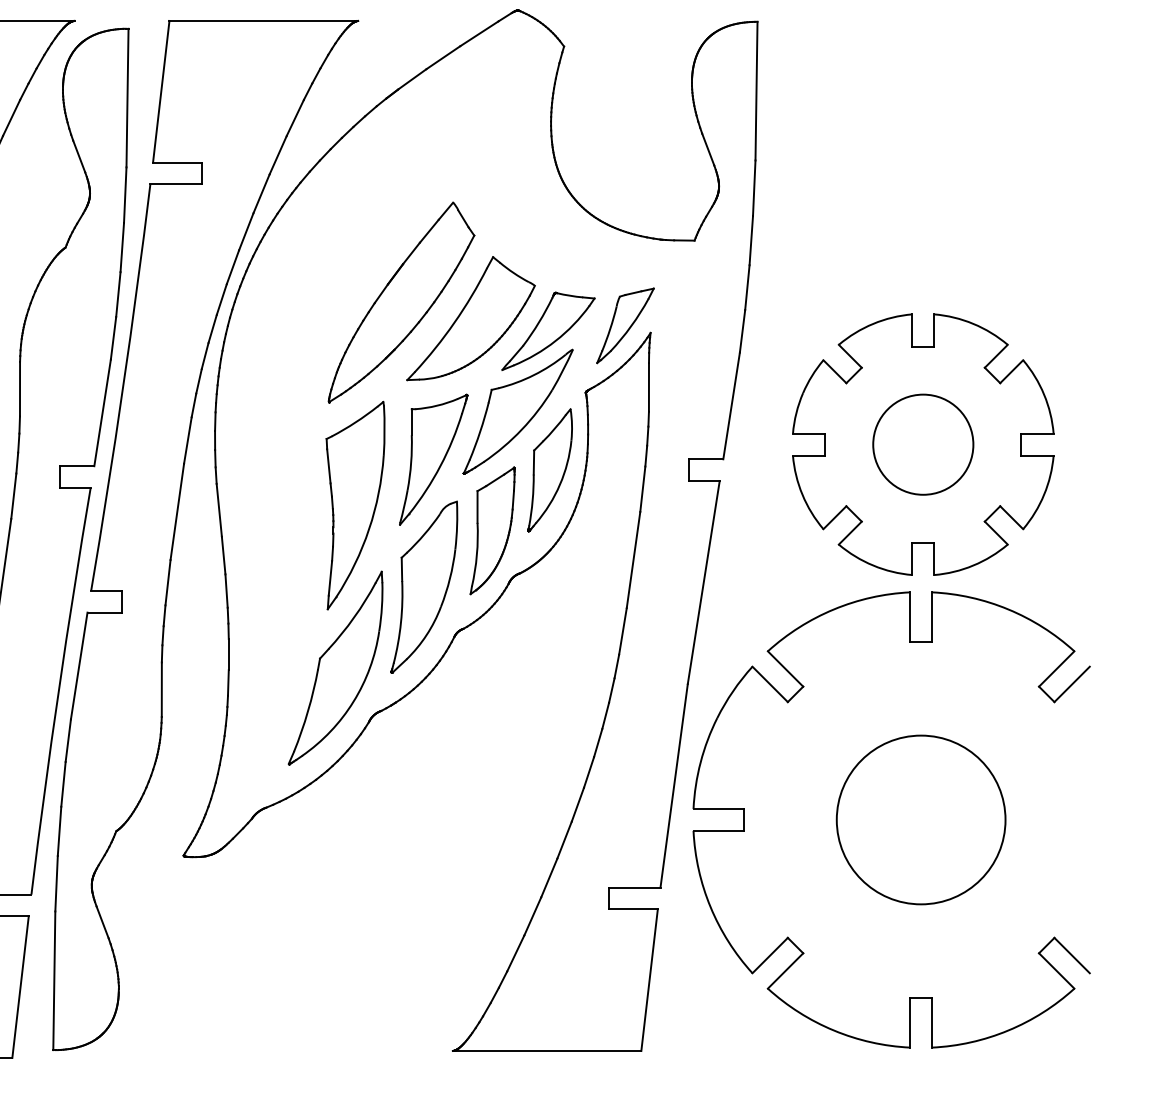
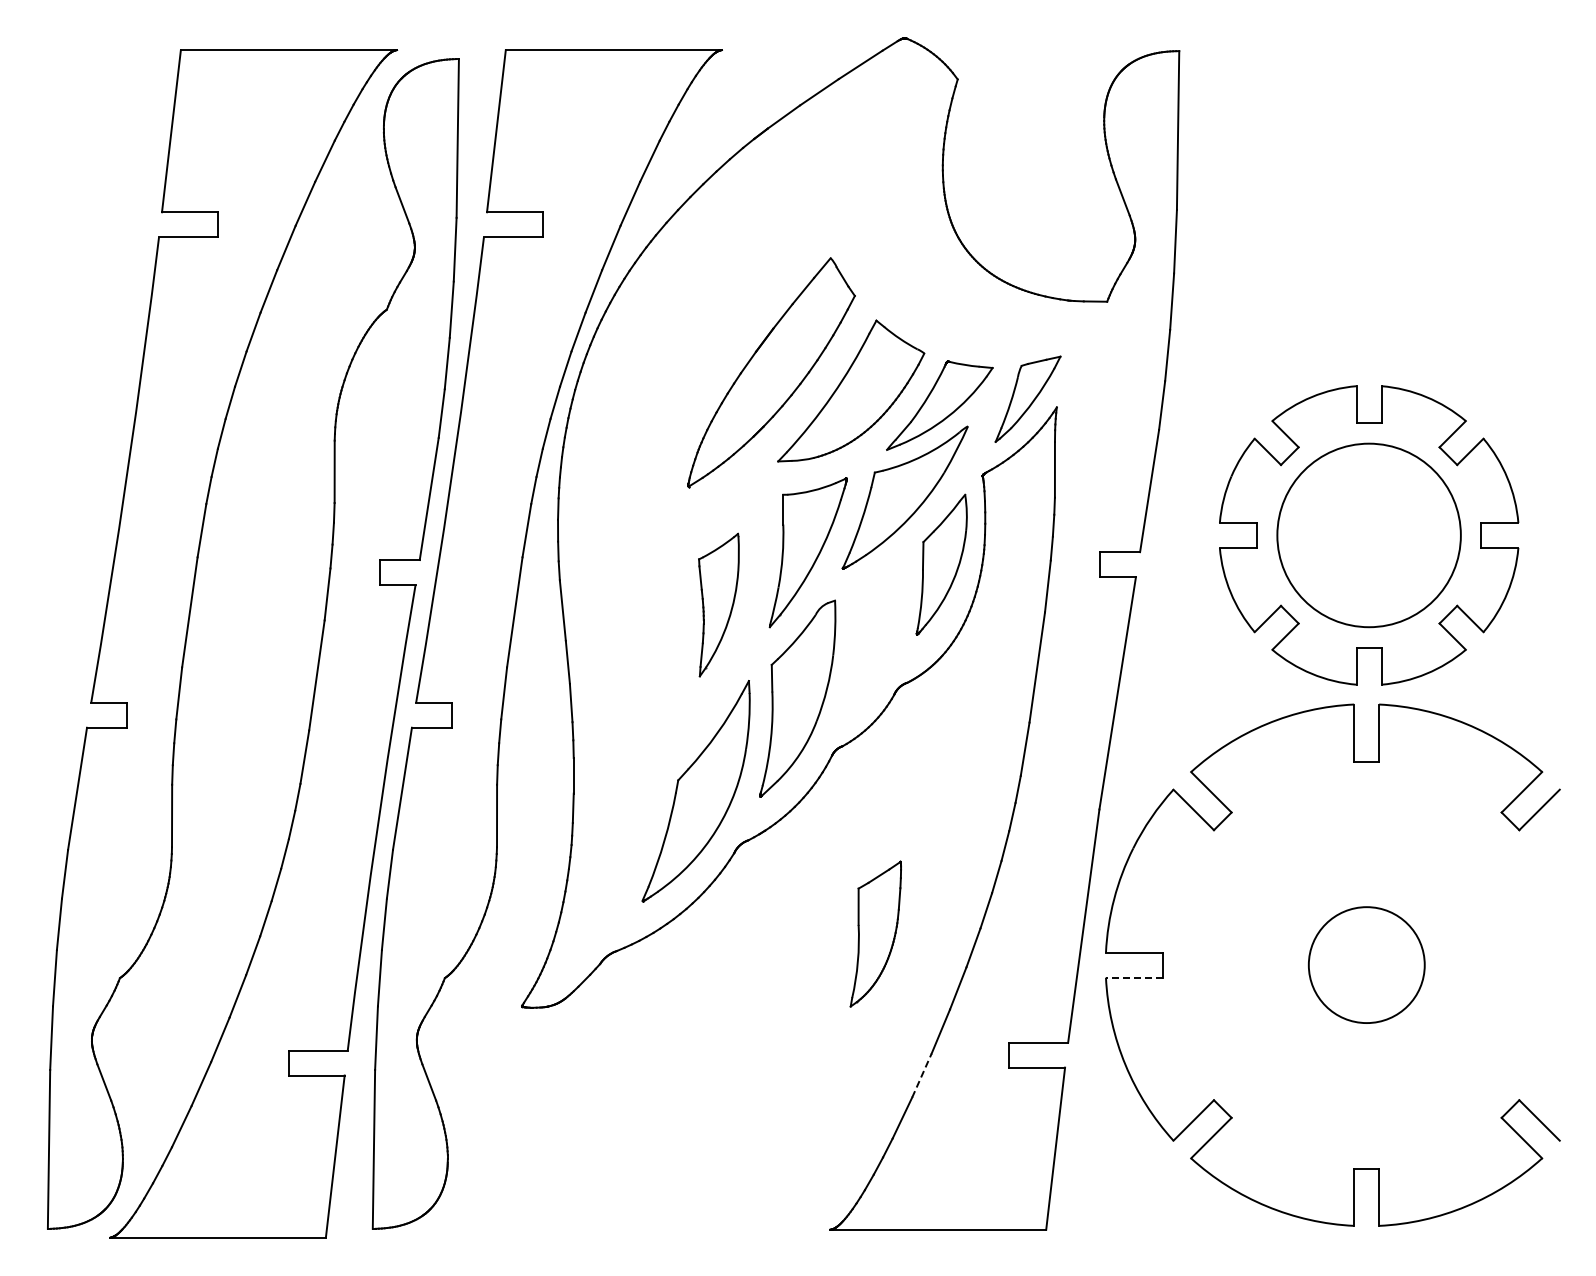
circle: (922, 444) -> (1368, 535), size x1.6
part: (355, 505) -> (718, 604), size x0.6
part: (492, 530) -> (875, 933), moved
circle: (921, 819) -> (1366, 964), size x0.6
line: (718, 830) -> (1134, 977), solid -> dashed
line: (532, 916) -> (921, 1075), solid -> dashed

